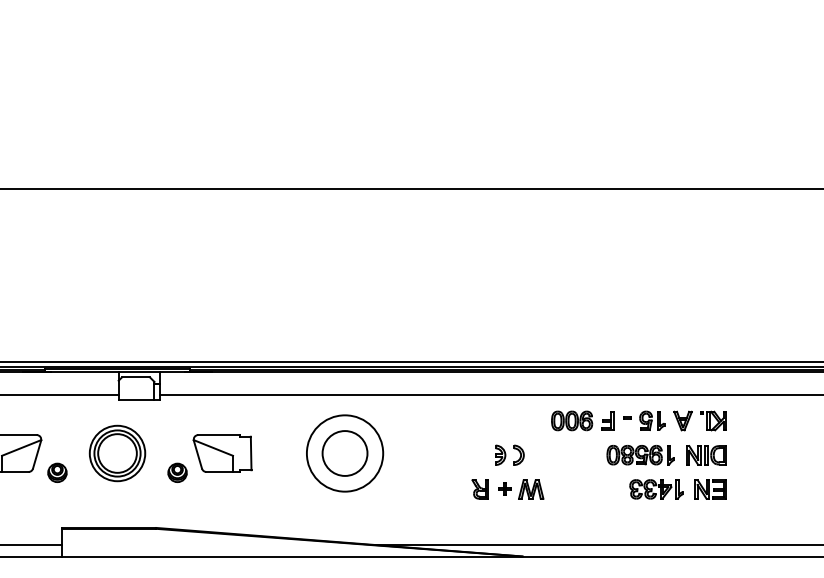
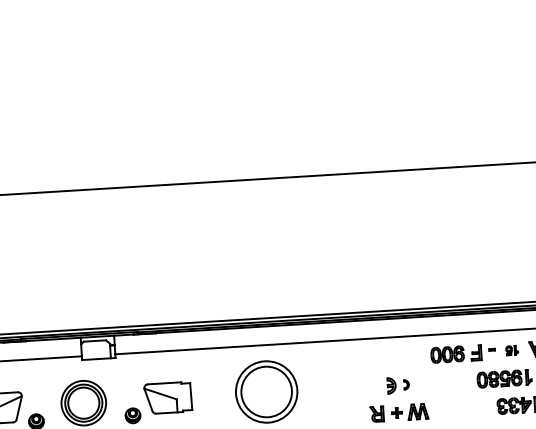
part: (652, 420) -> (512, 350), size x0.6
circle: (344, 453) -> (266, 392), size x1.4
part: (518, 454) -> (406, 384), size x0.6

